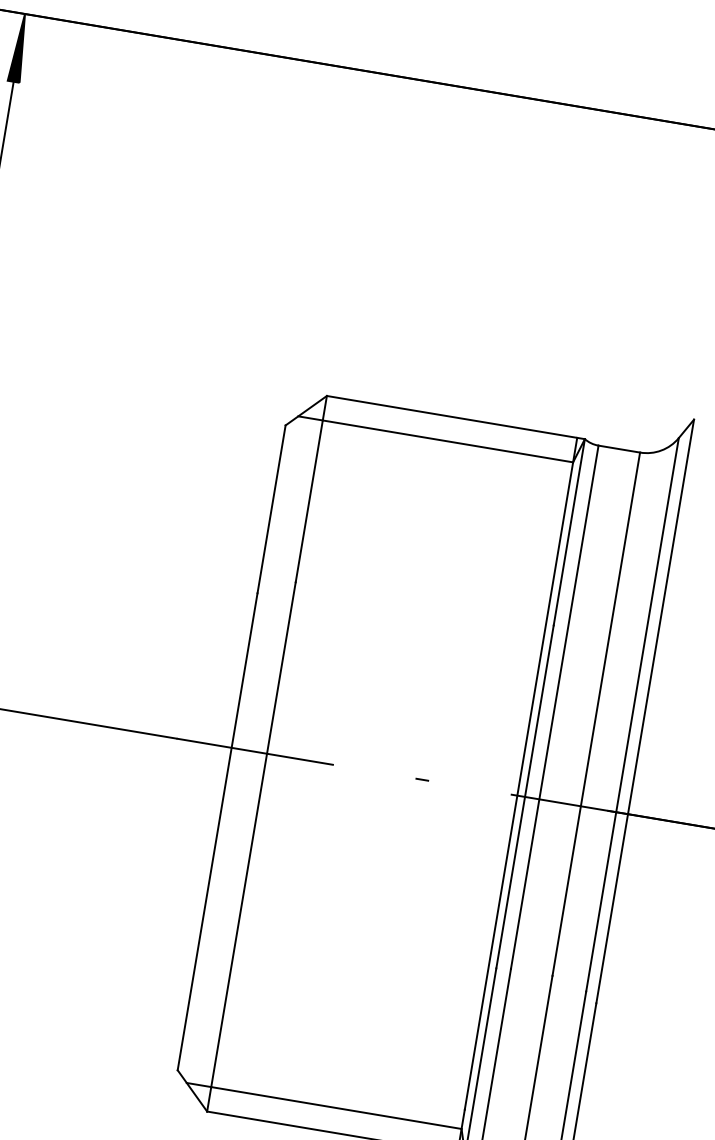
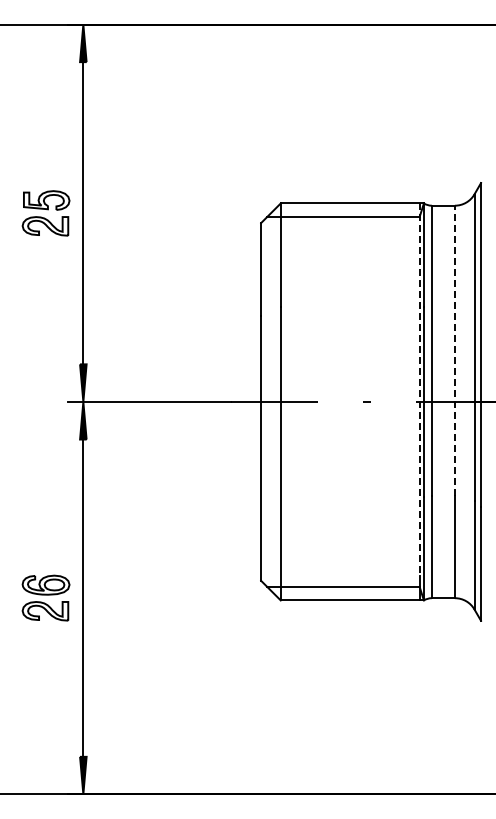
line: (595, 713) -> (454, 350), solid -> dashed
line: (520, 774) -> (419, 390), solid -> dashed

